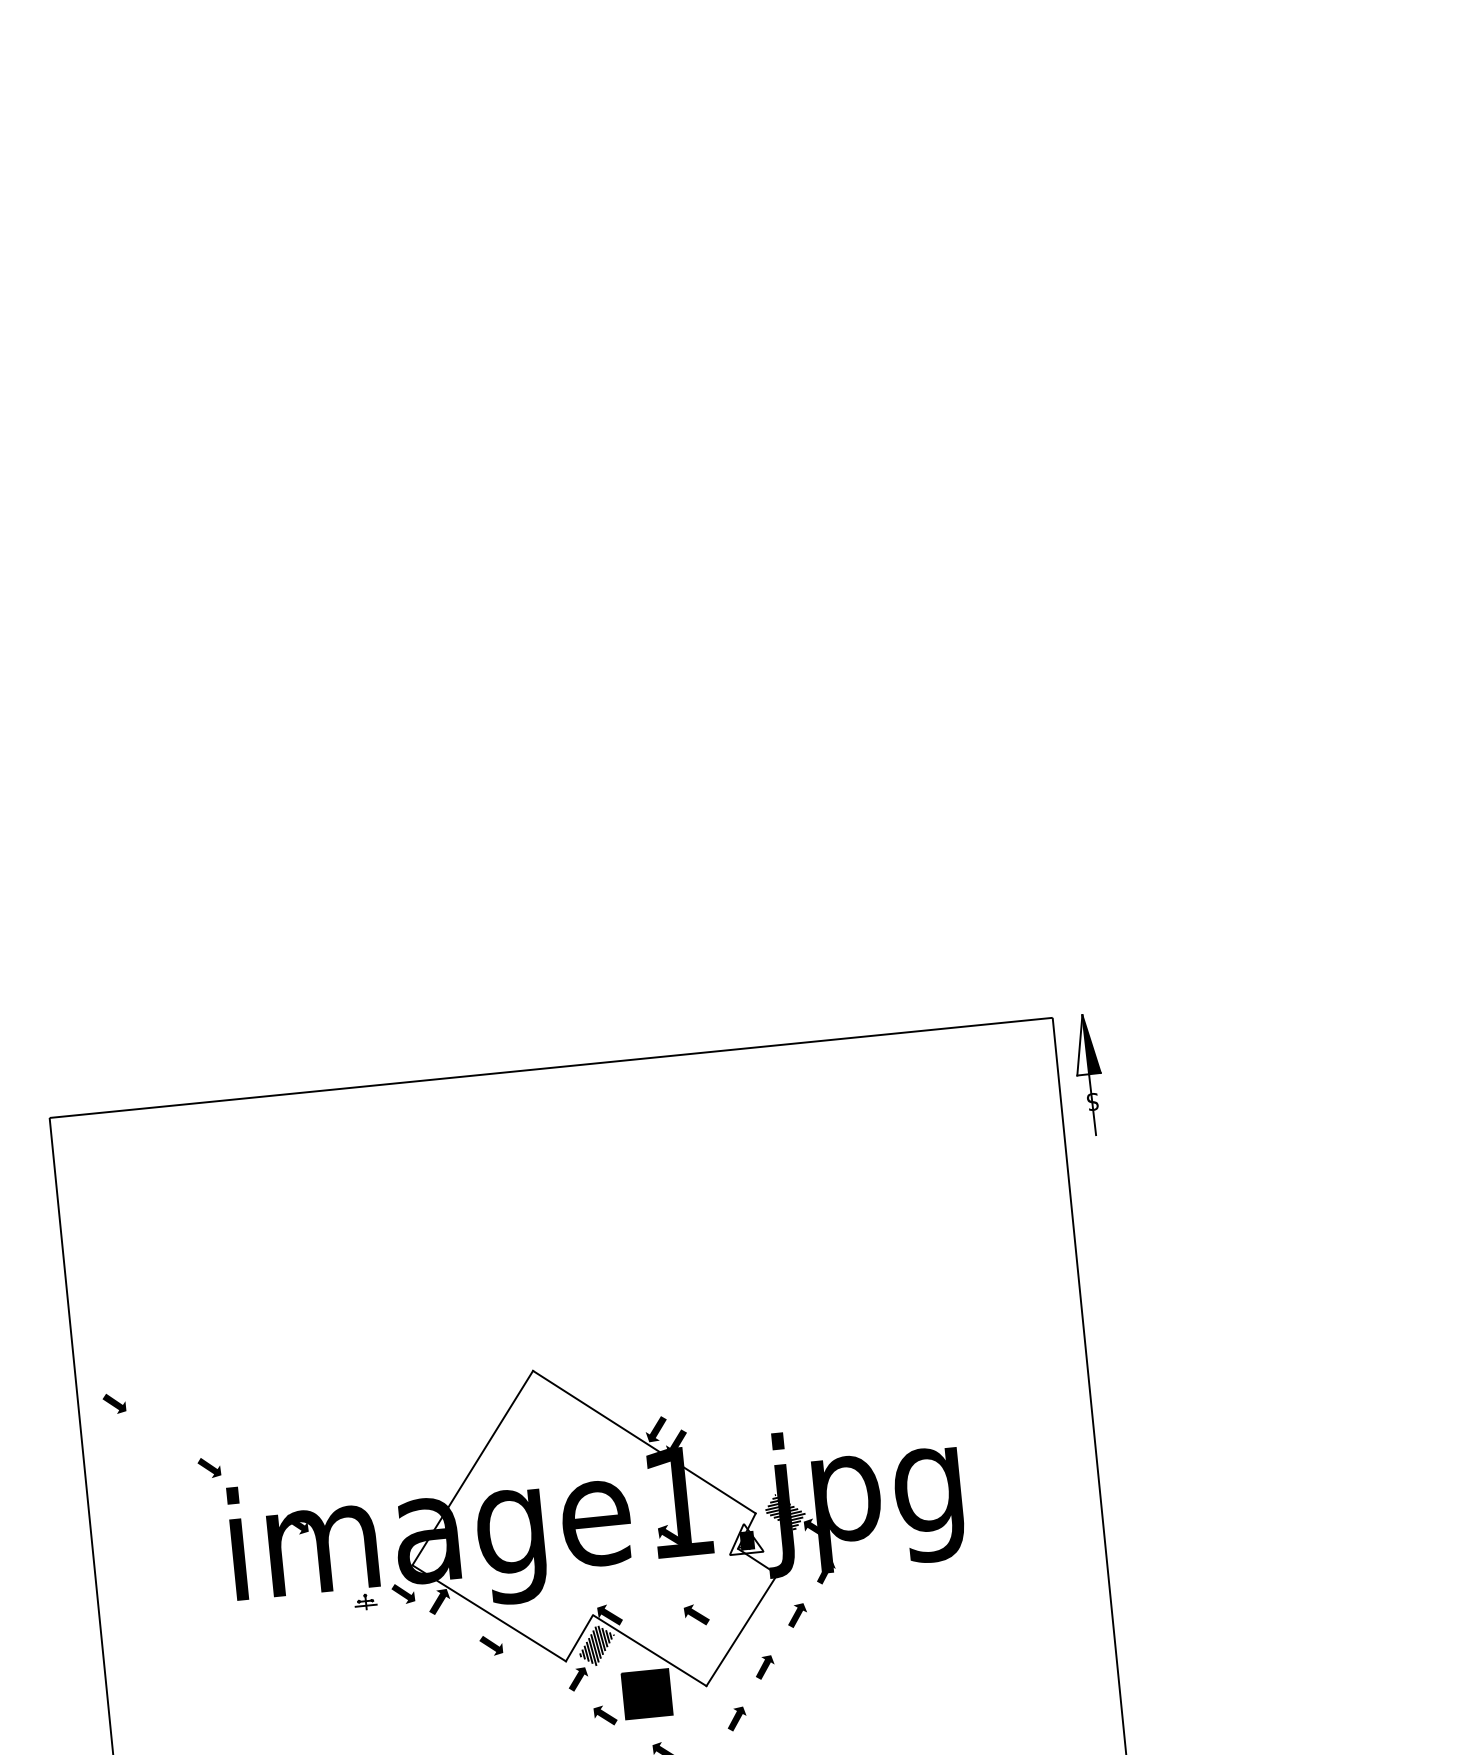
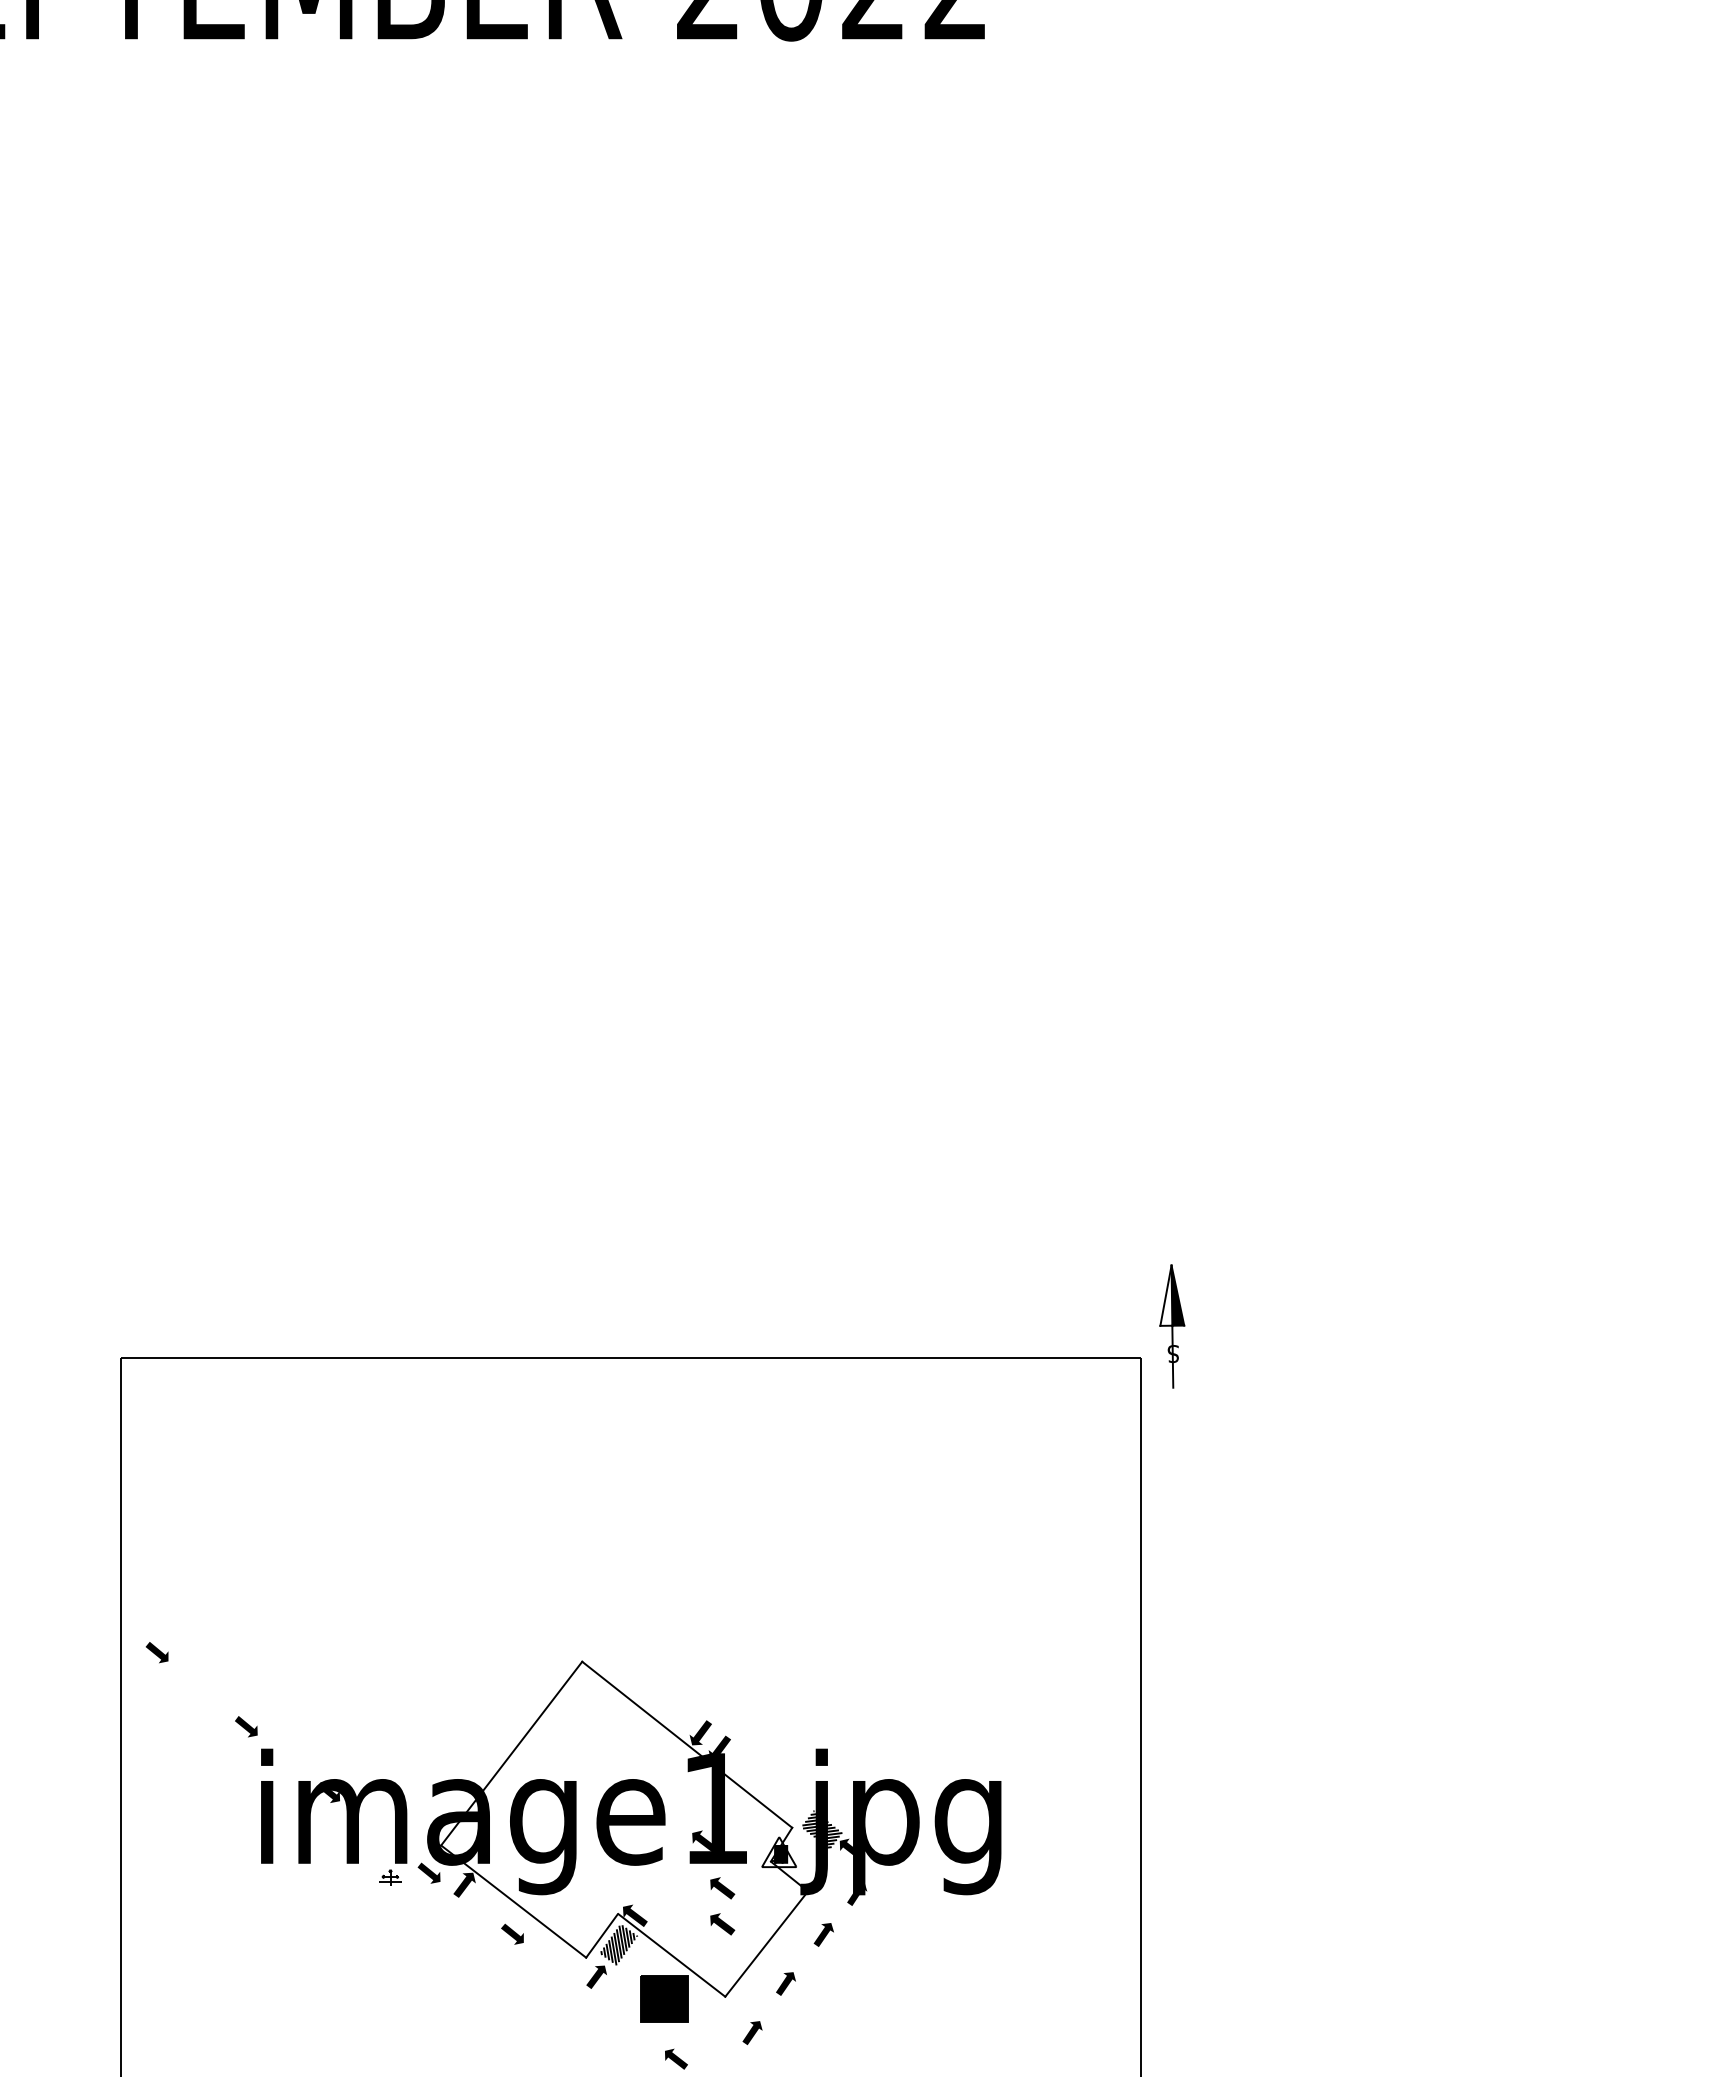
part: (1089, 1074) -> (1172, 1326), moved
part: (693, 1579) -> (722, 1888), added
fill: (605, 1715) -> (620, 2016), removed

